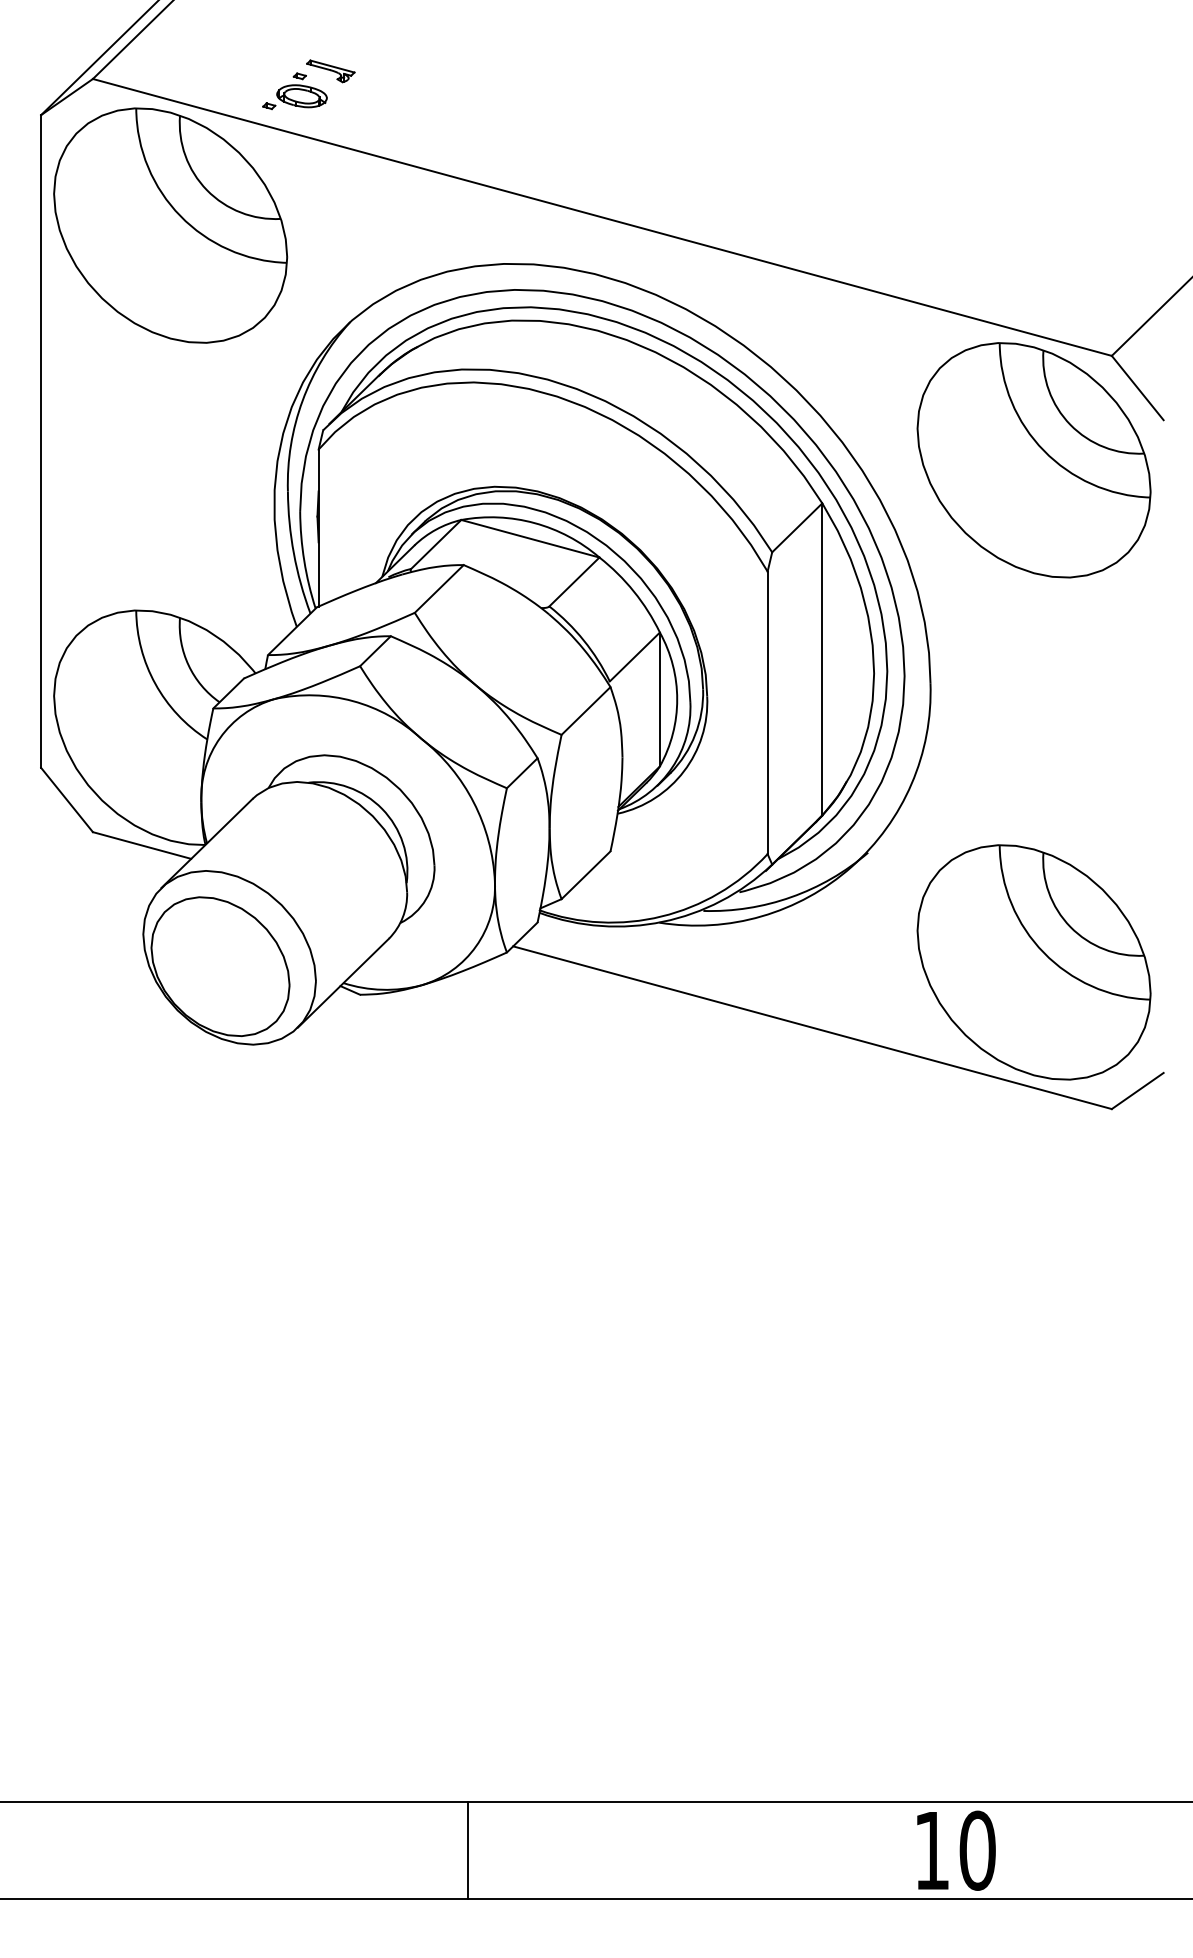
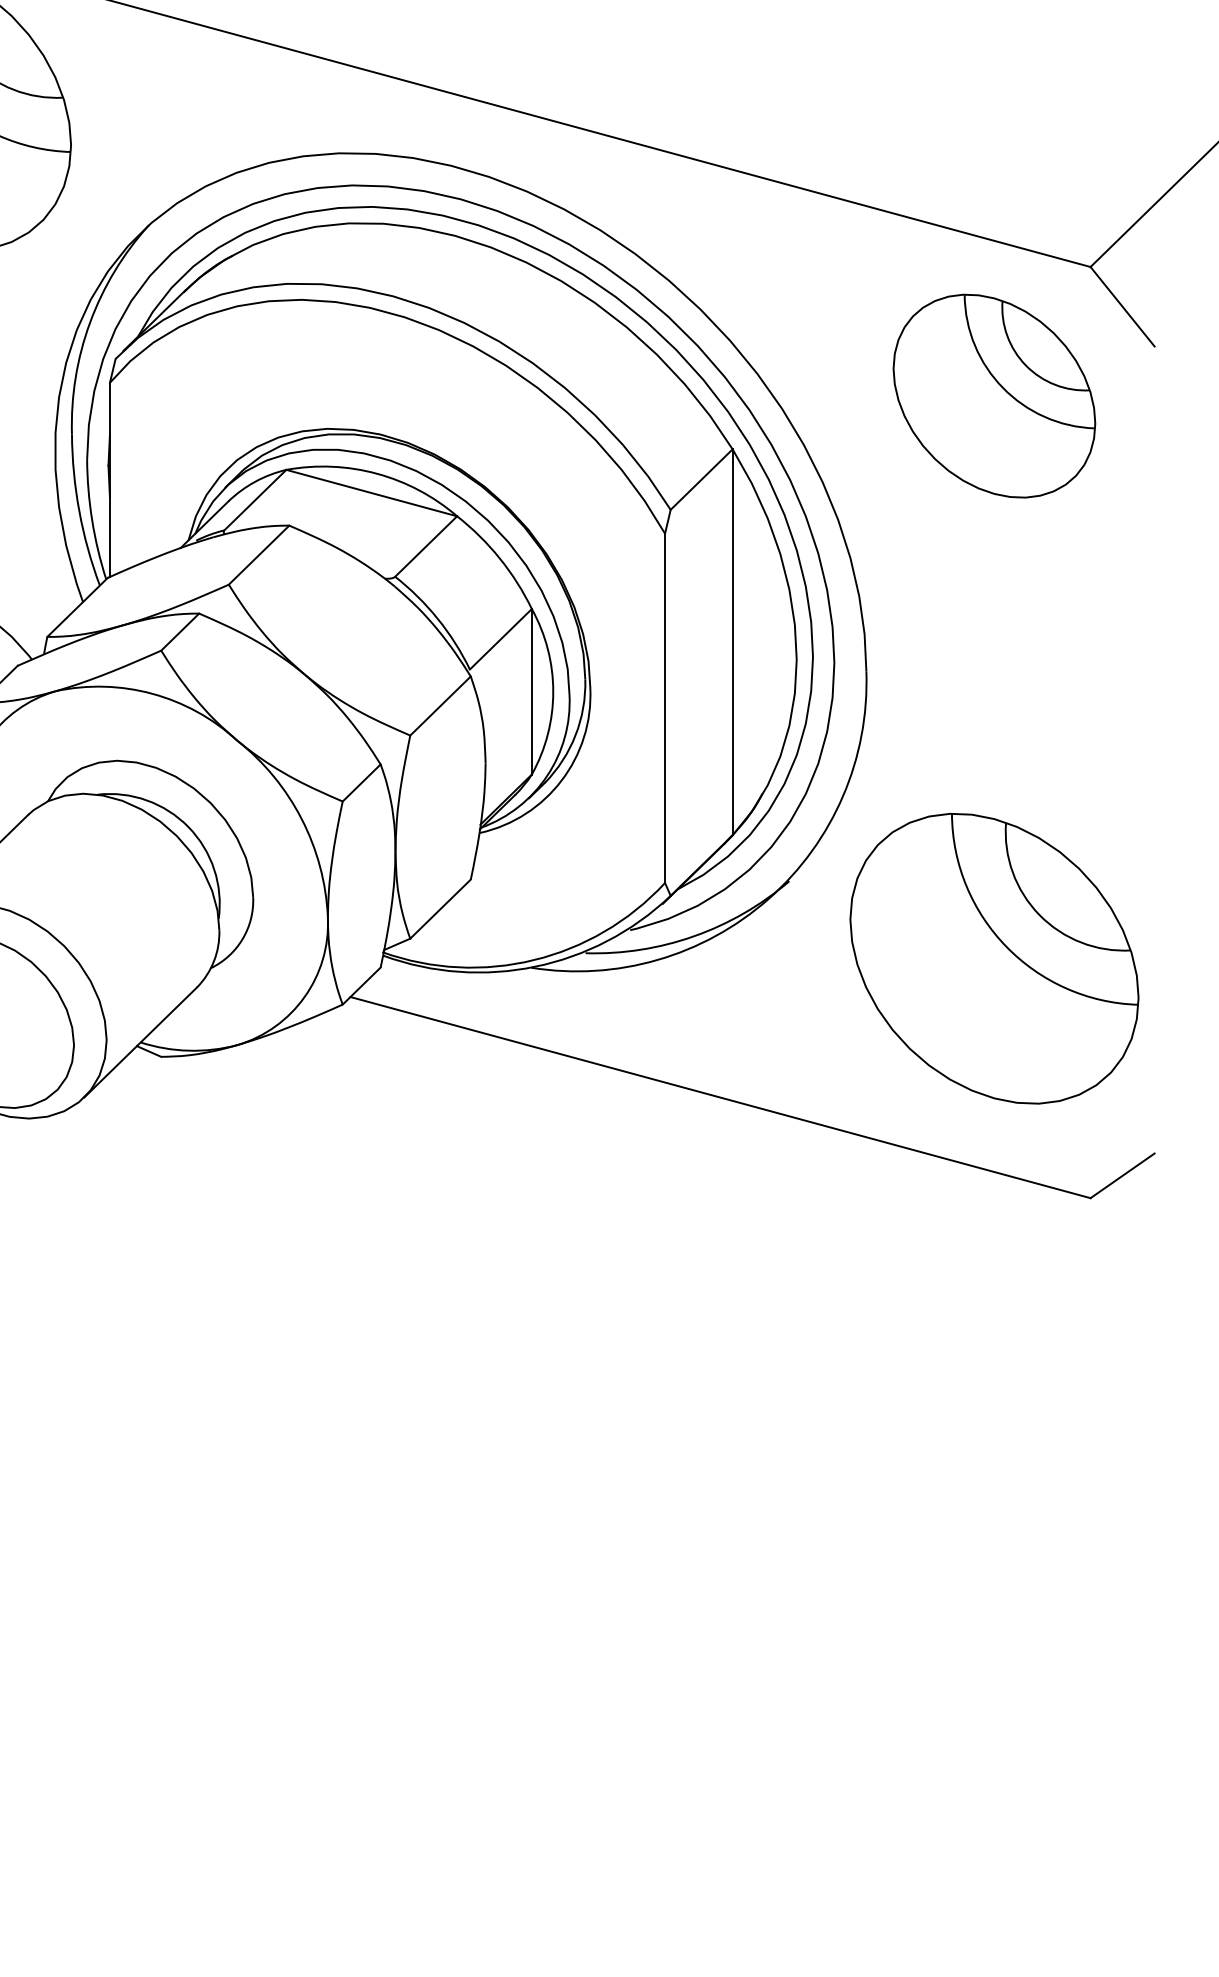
part: (1033, 460) -> (993, 396), size x0.7
part: (1033, 962) -> (993, 958), moved

